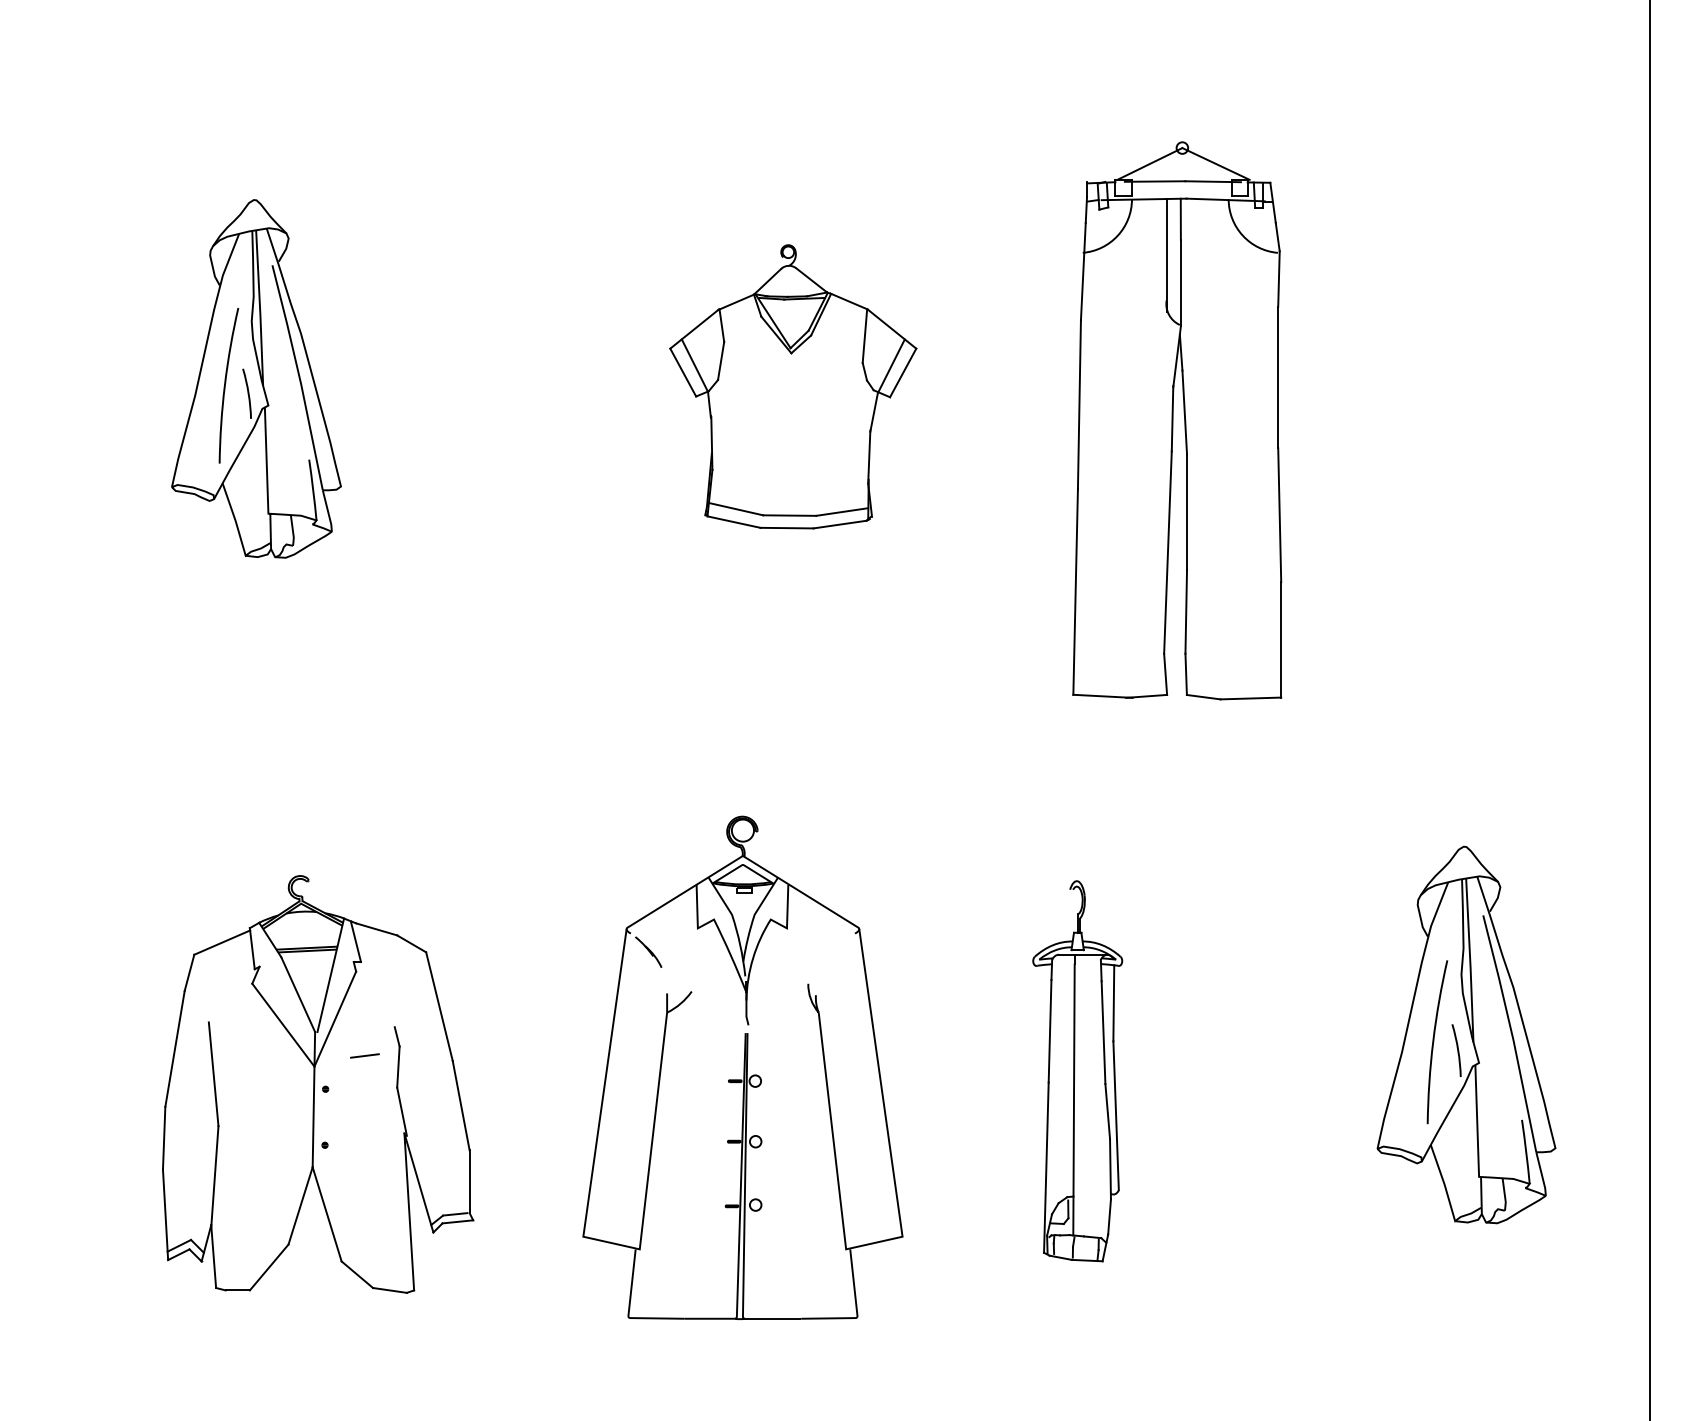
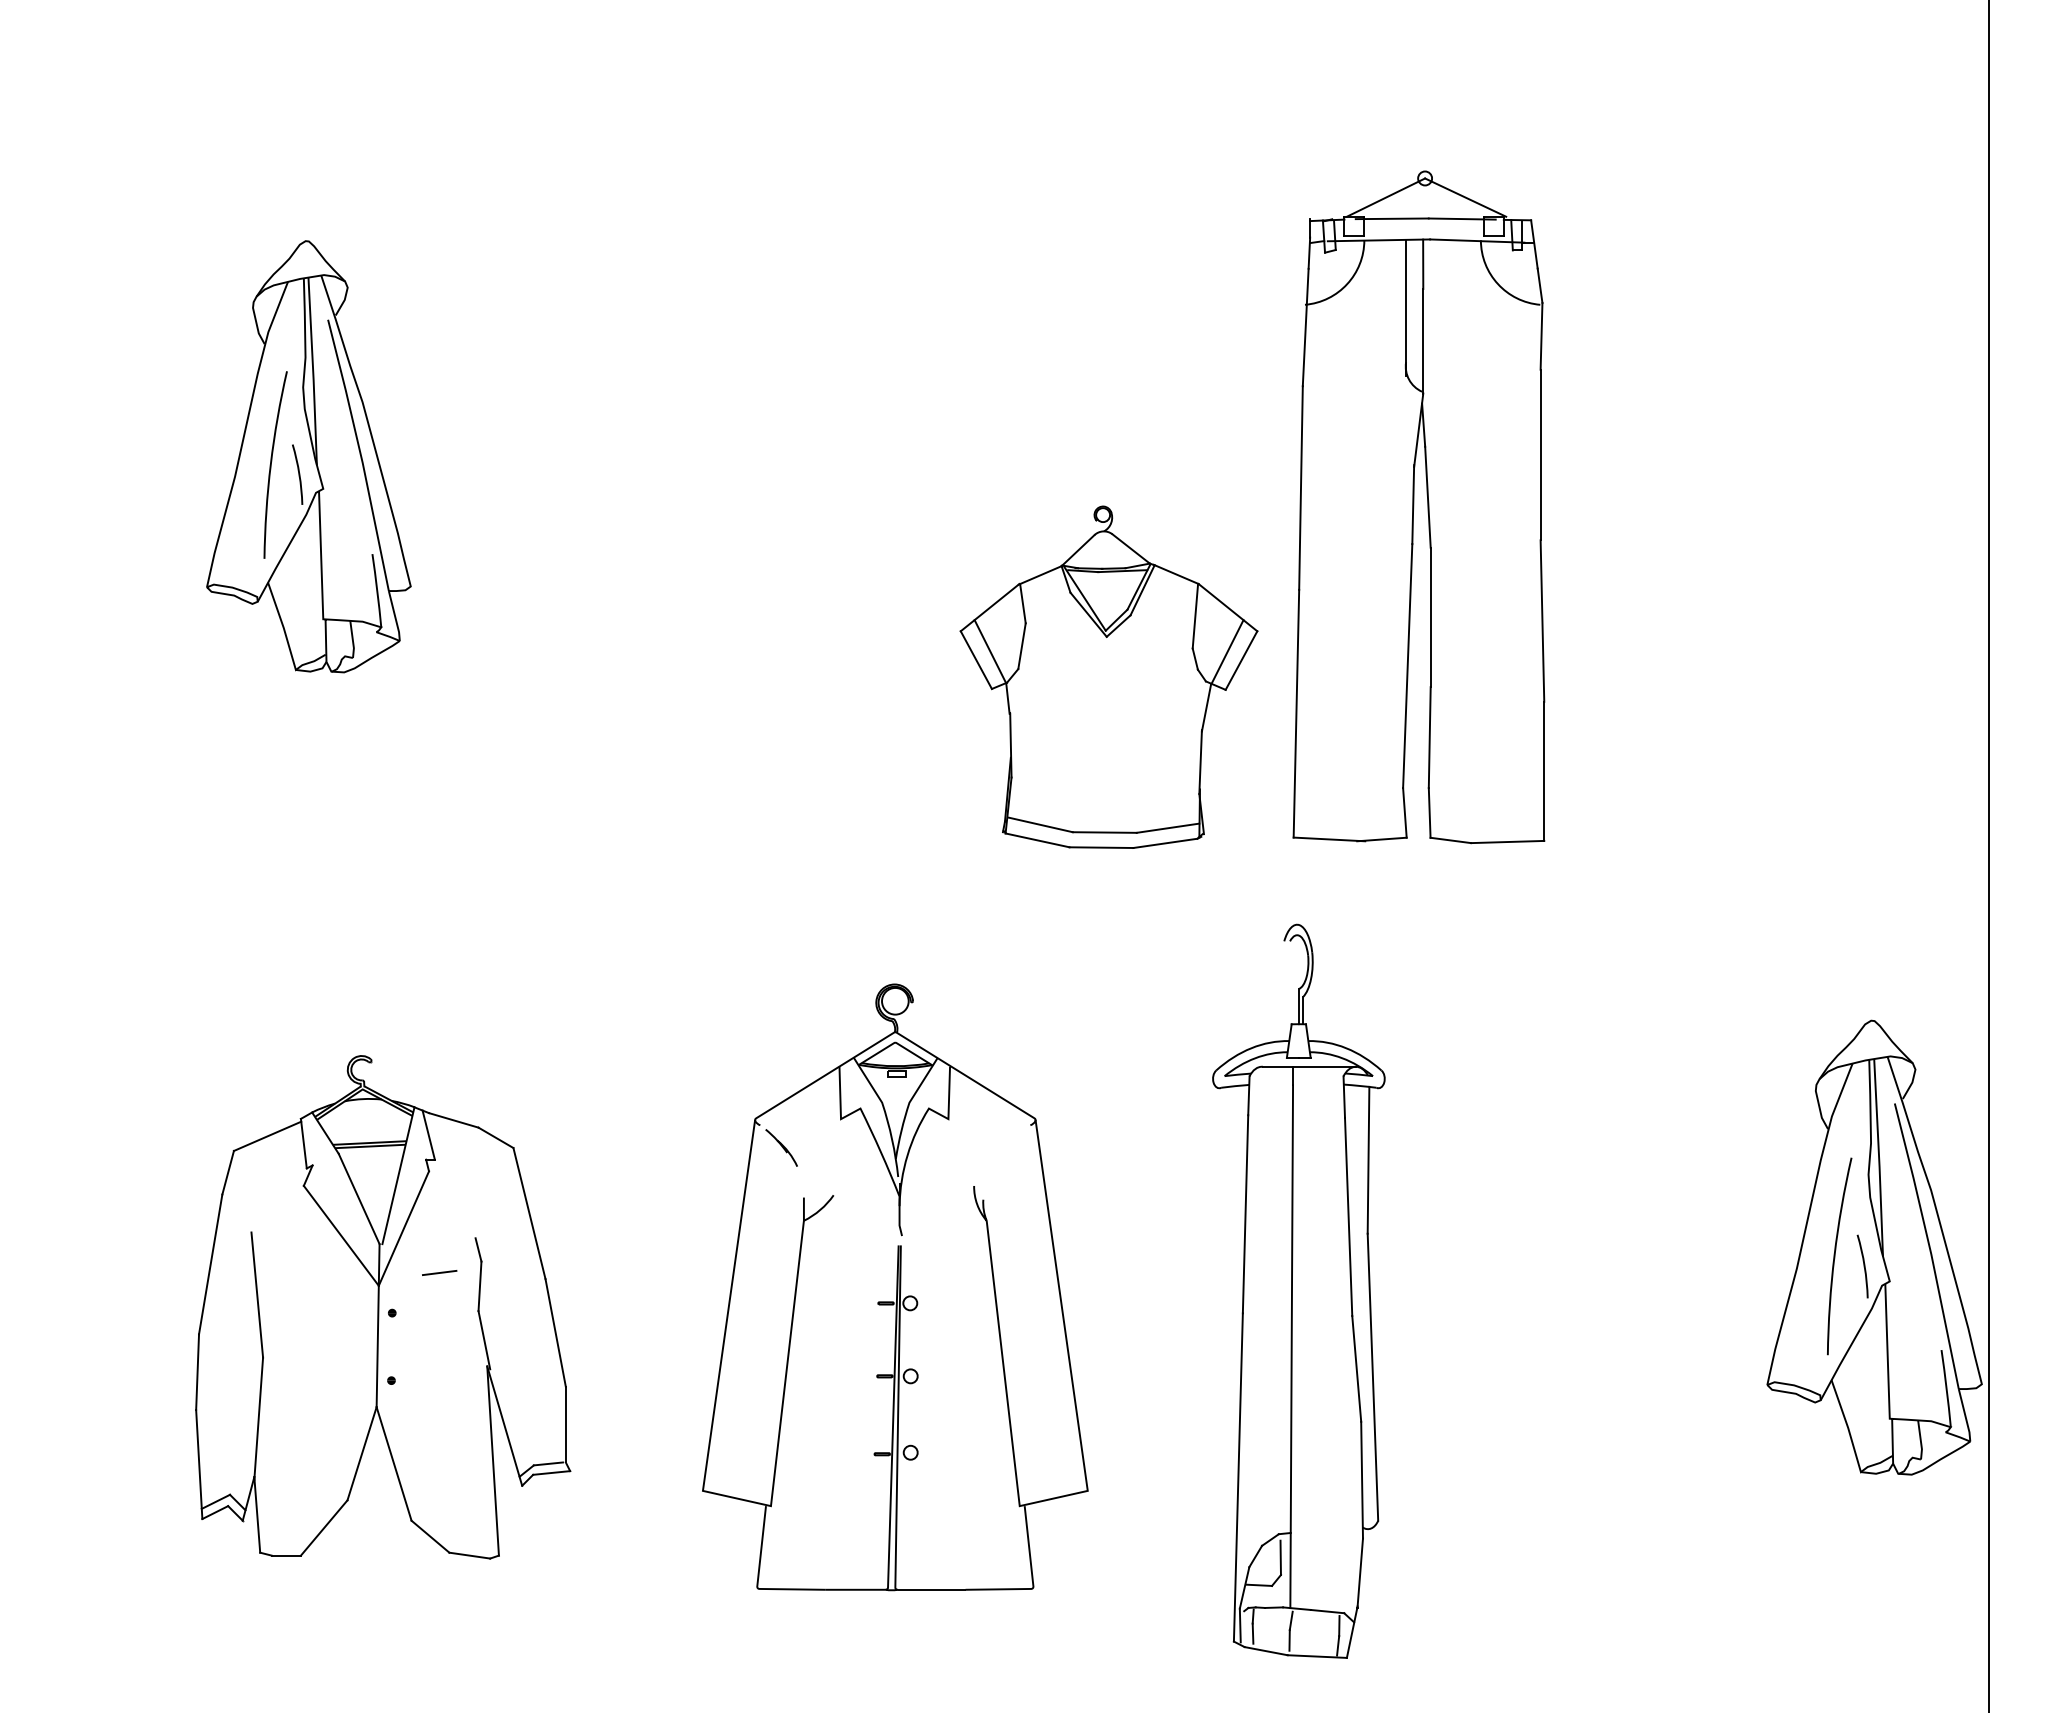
part: (792, 386) -> (1108, 676), moved
part: (1466, 1034) -> (1874, 1247), moved
part: (1077, 1071) -> (1298, 1291), size x1.6

